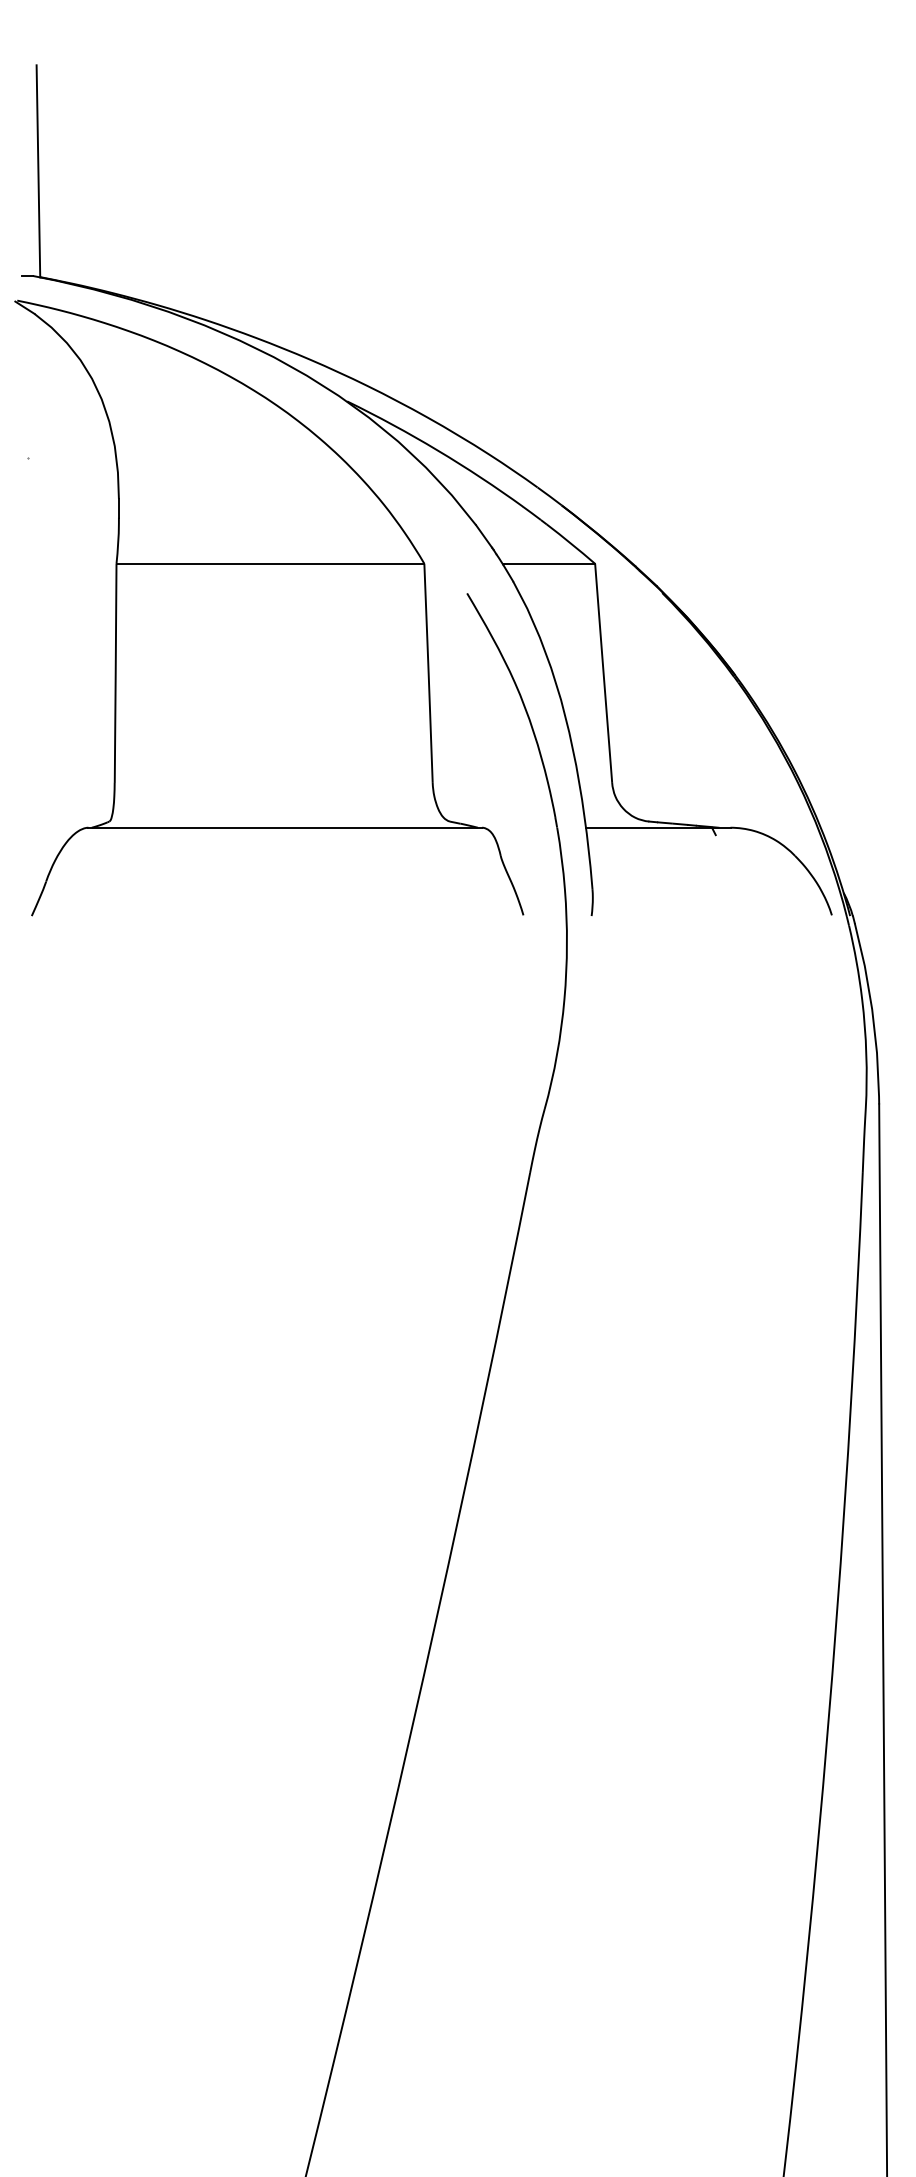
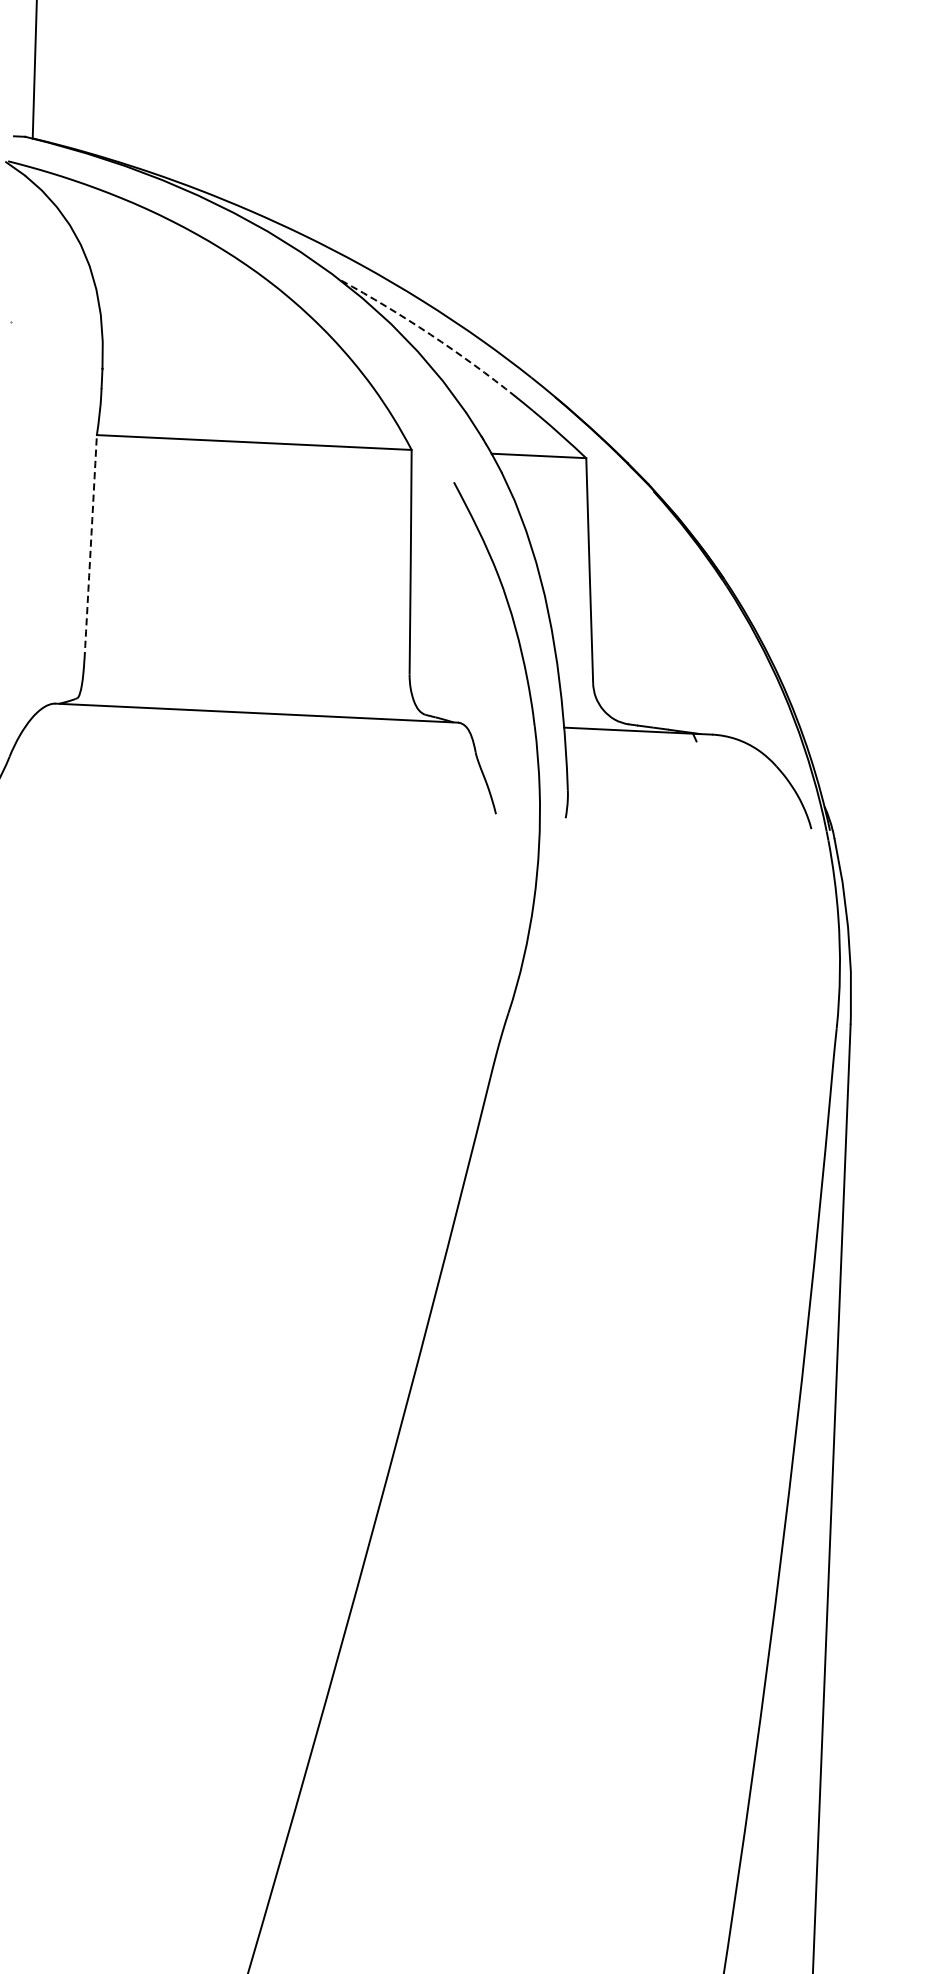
arc: (437, 450) -> (430, 334), solid -> dashed
arc: (115, 673) -> (90, 547), solid -> dashed

